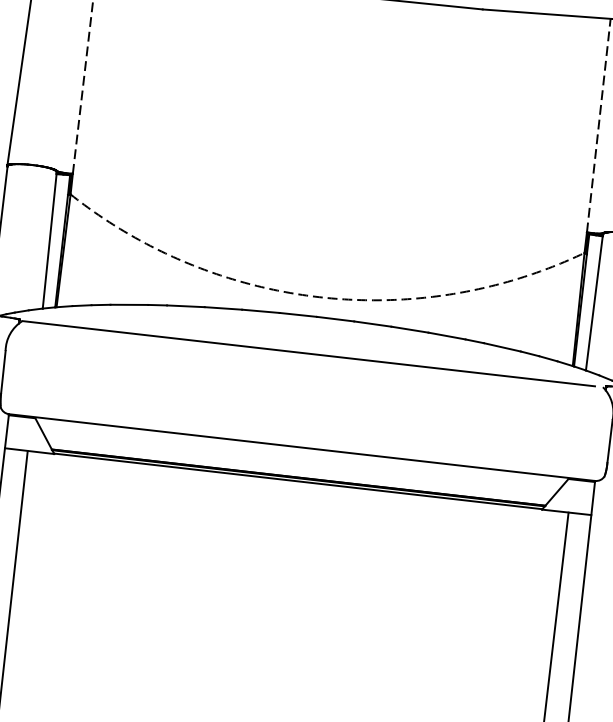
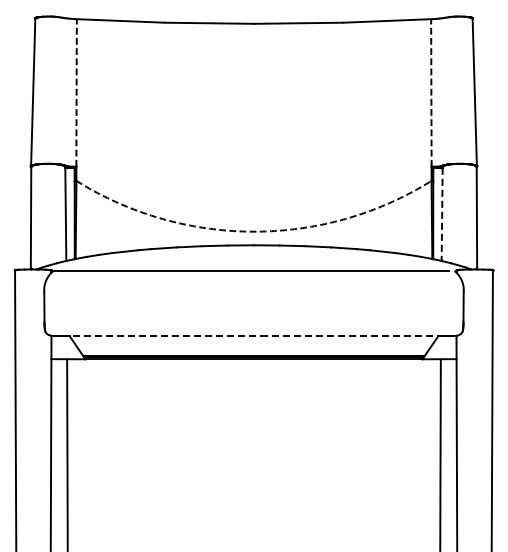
line: (594, 303) -> (442, 214), solid -> dashed
line: (301, 447) -> (253, 335), solid -> dashed

